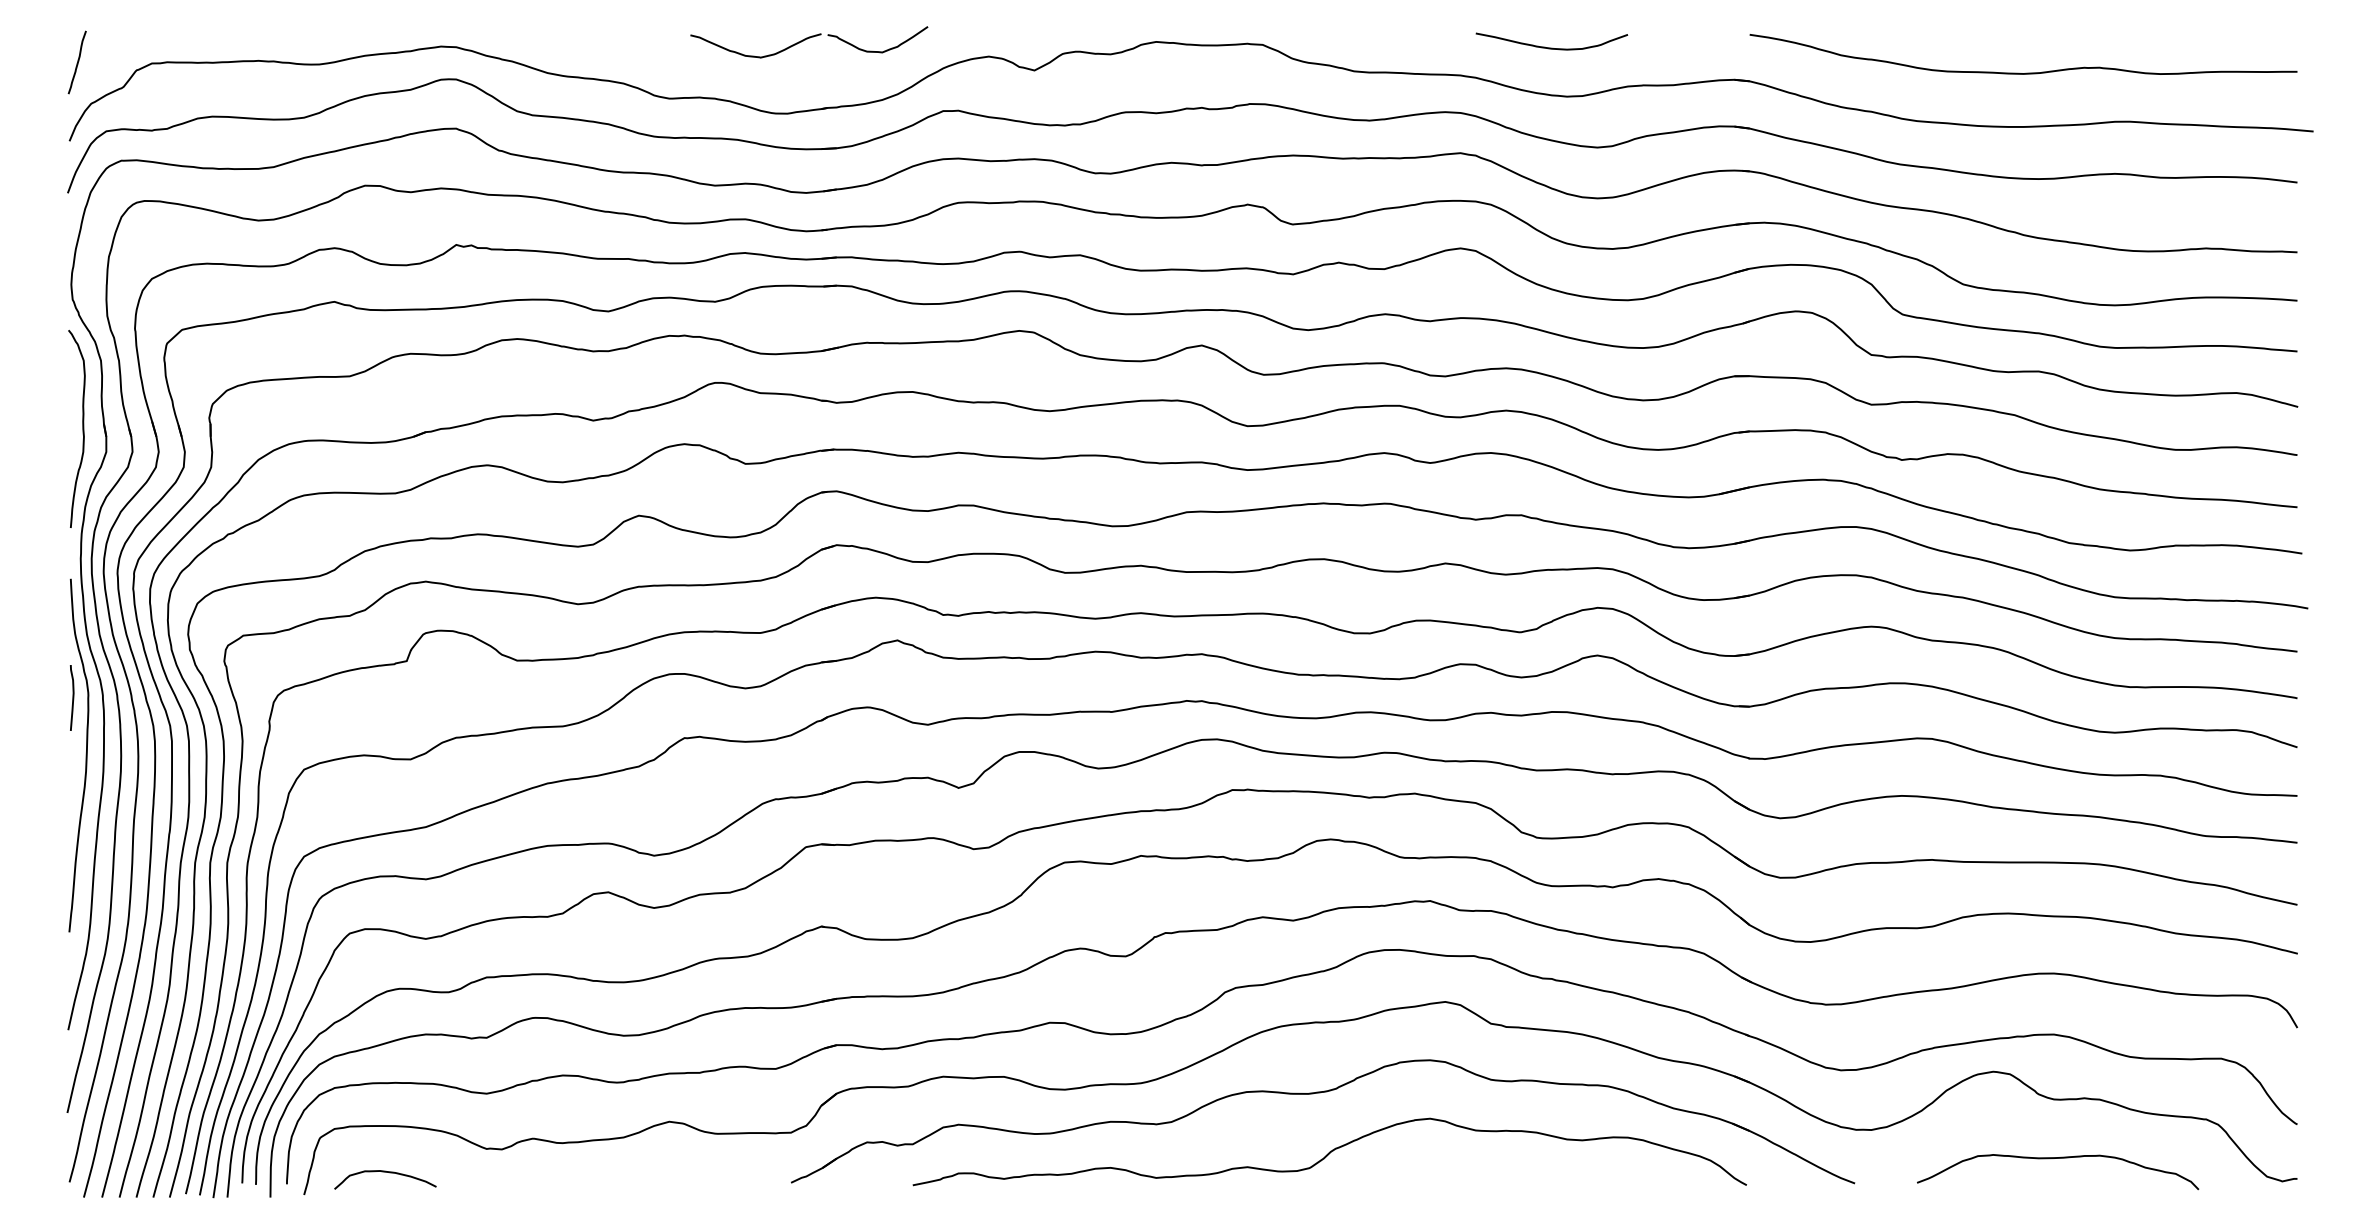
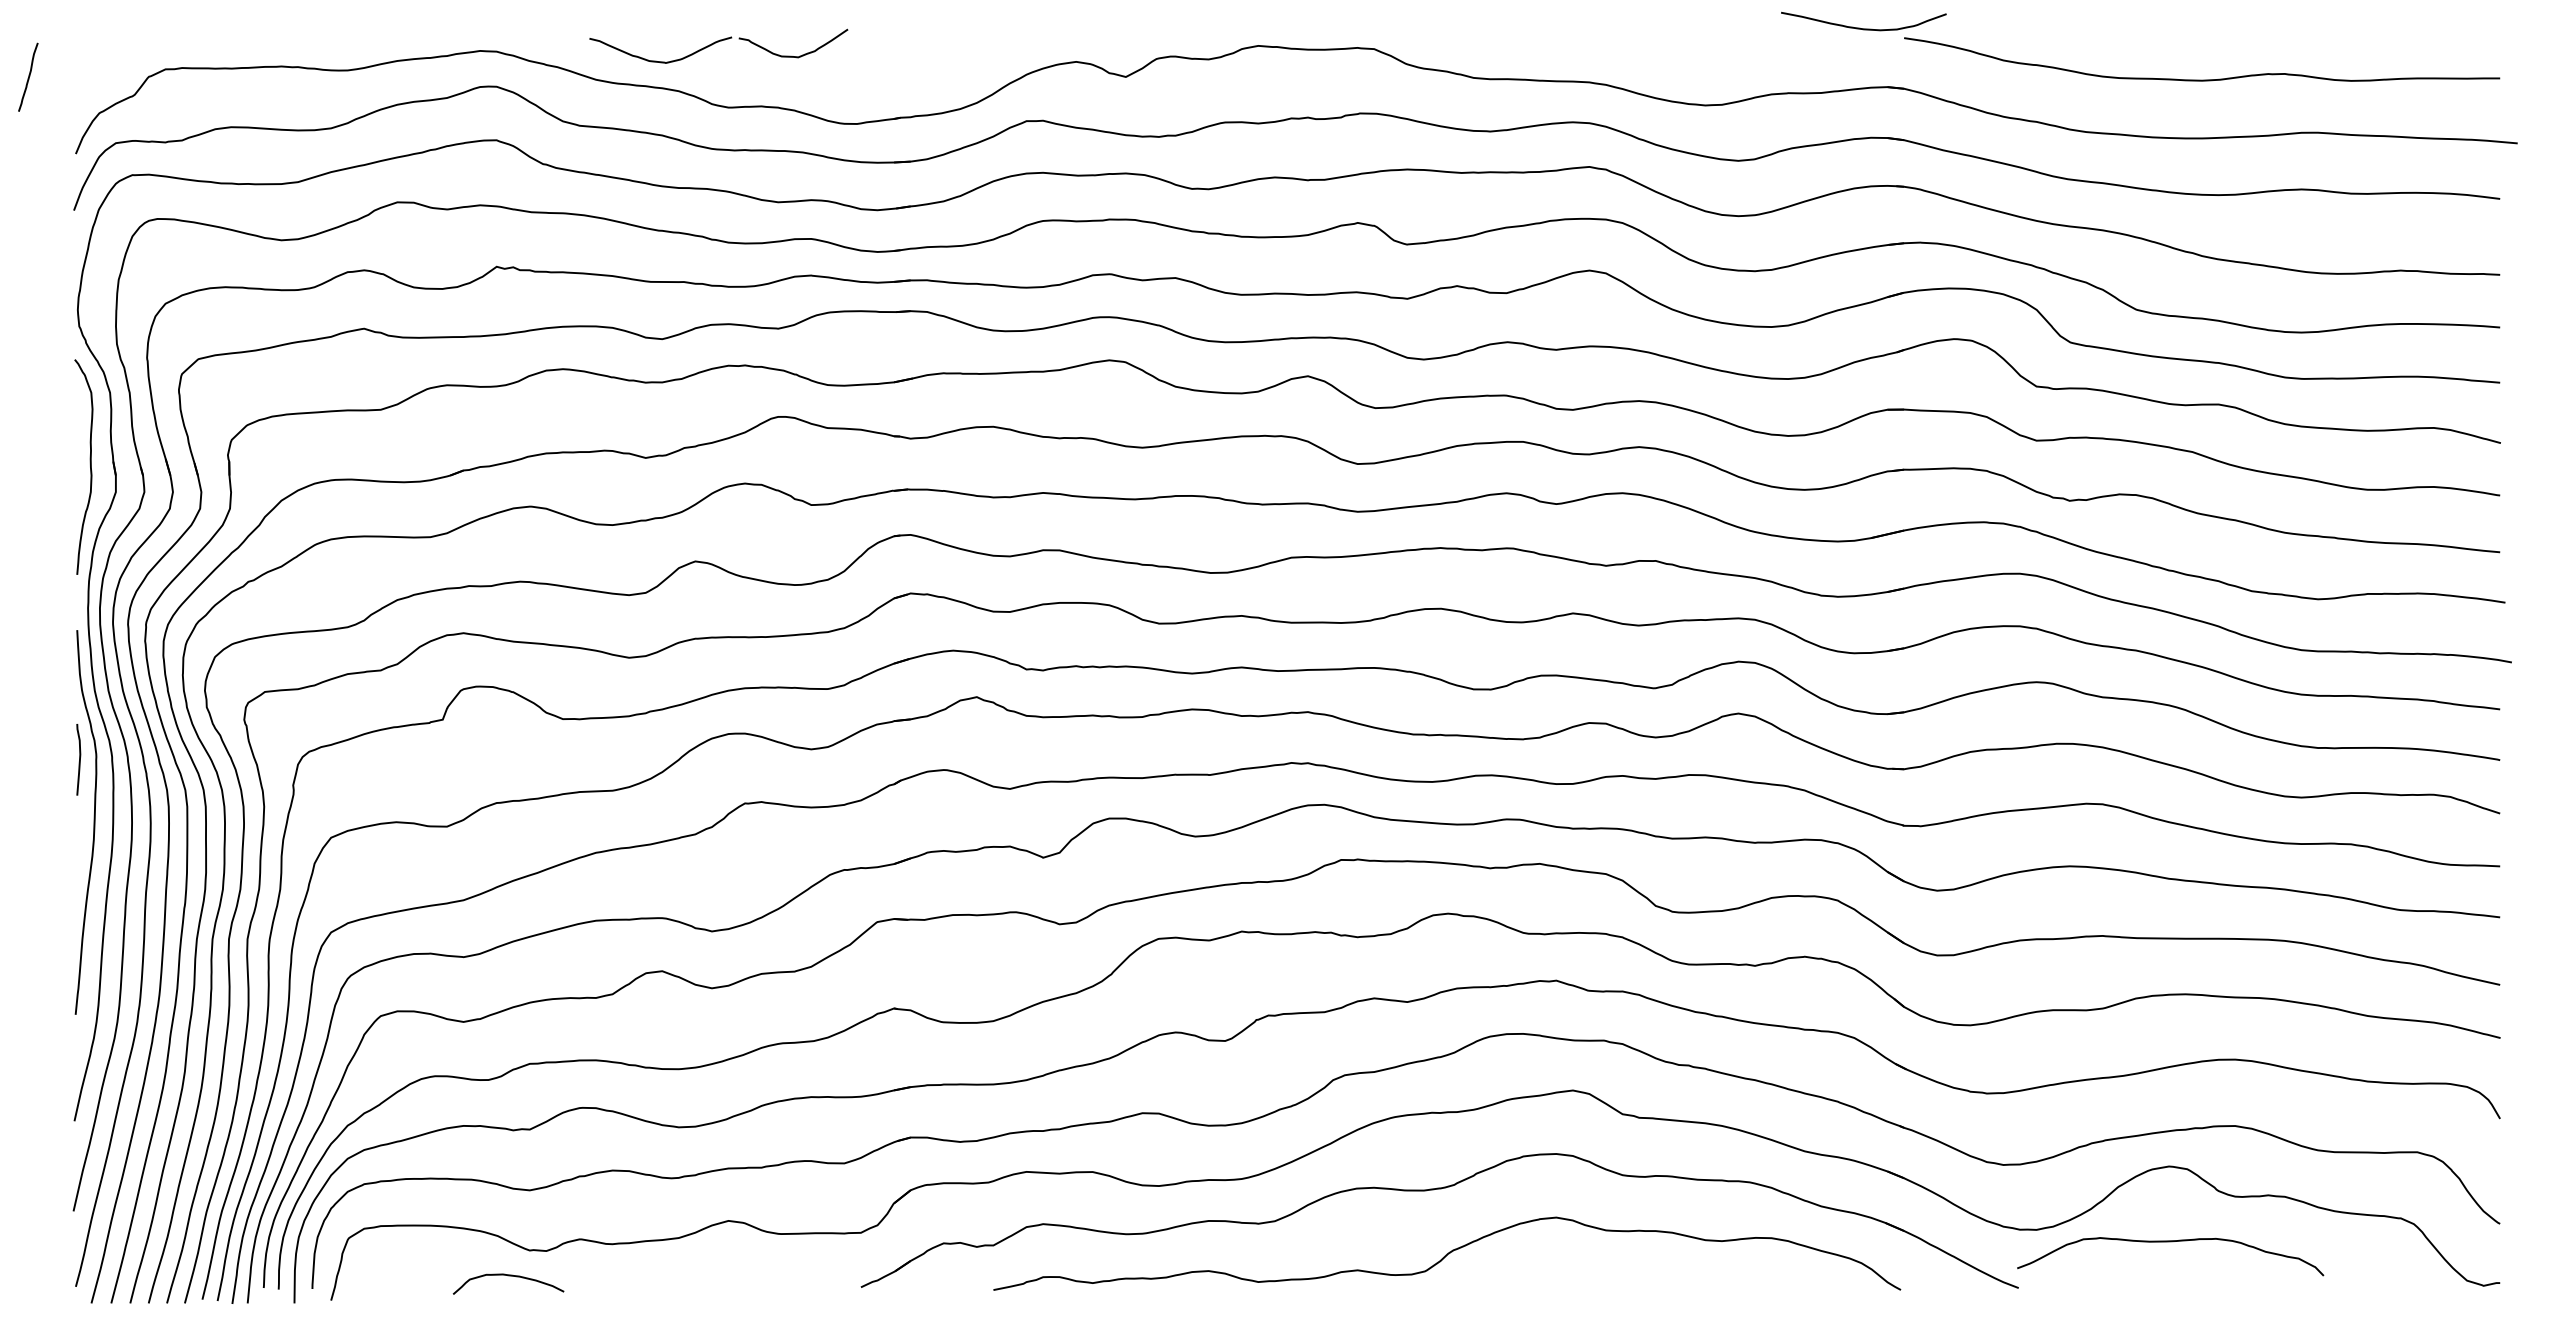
part: (809, 41) -> (718, 45), moved
curve: (1548, 47) -> (1860, 27), moved
curve: (77, 61) -> (28, 76), moved
curve: (2057, 1159) -> (2170, 1242), moved
curve: (385, 1172) -> (508, 1276), moved

